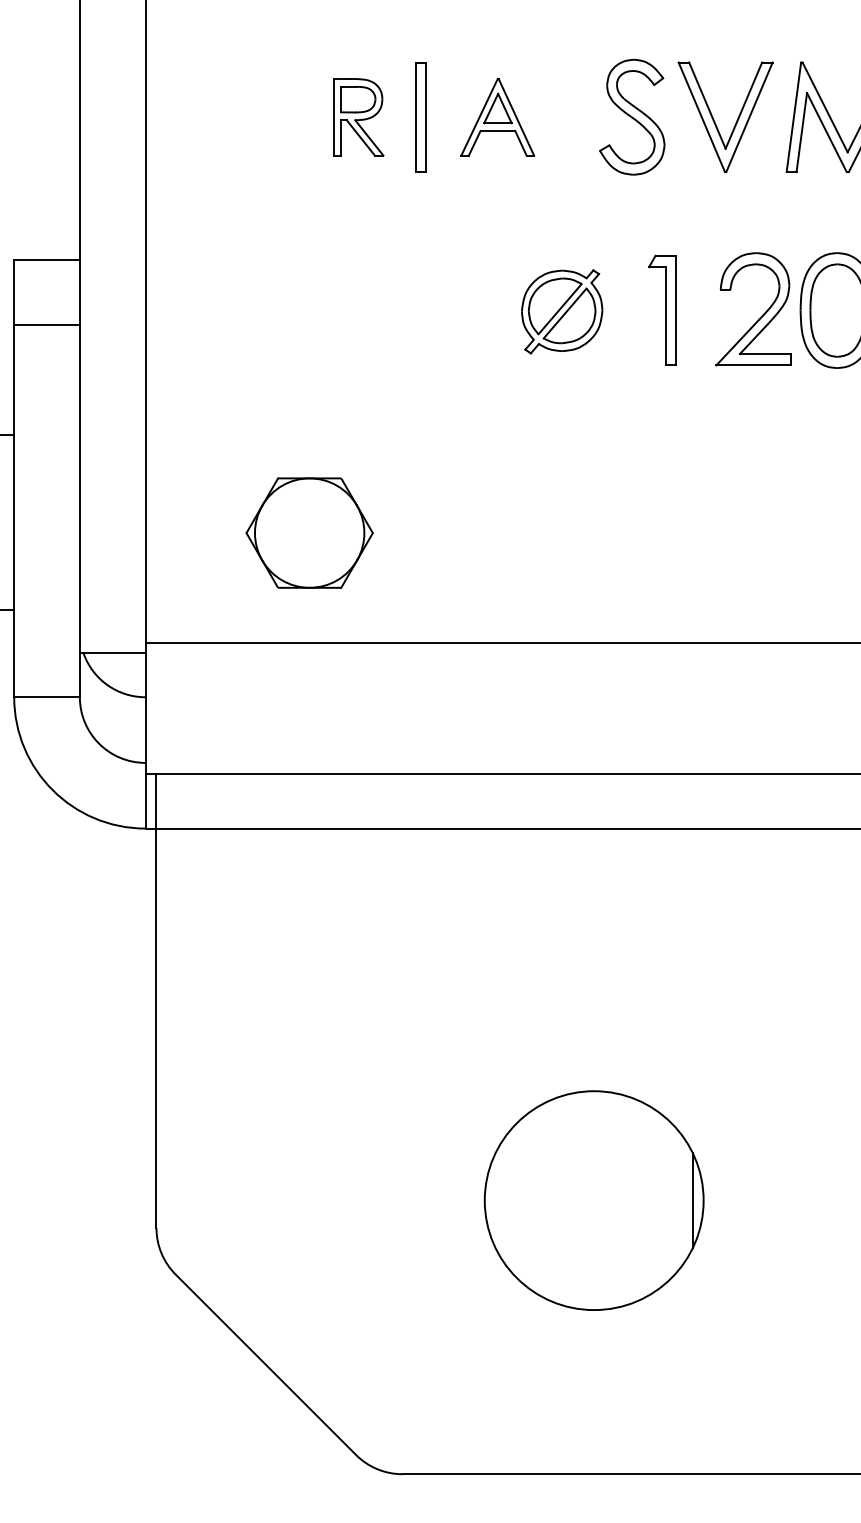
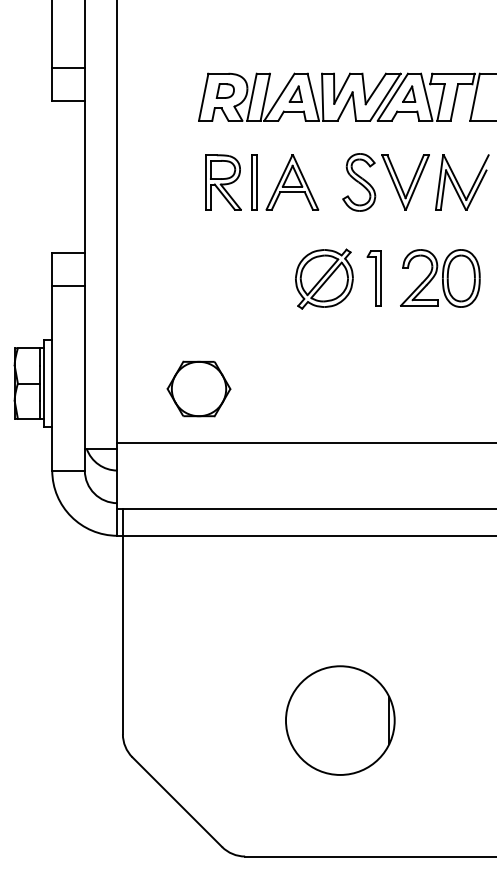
part: (358, 117) -> (223, 182), size x1.43
part: (497, 117) -> (292, 182), size x1.43
part: (562, 310) -> (324, 278), size x1.43

